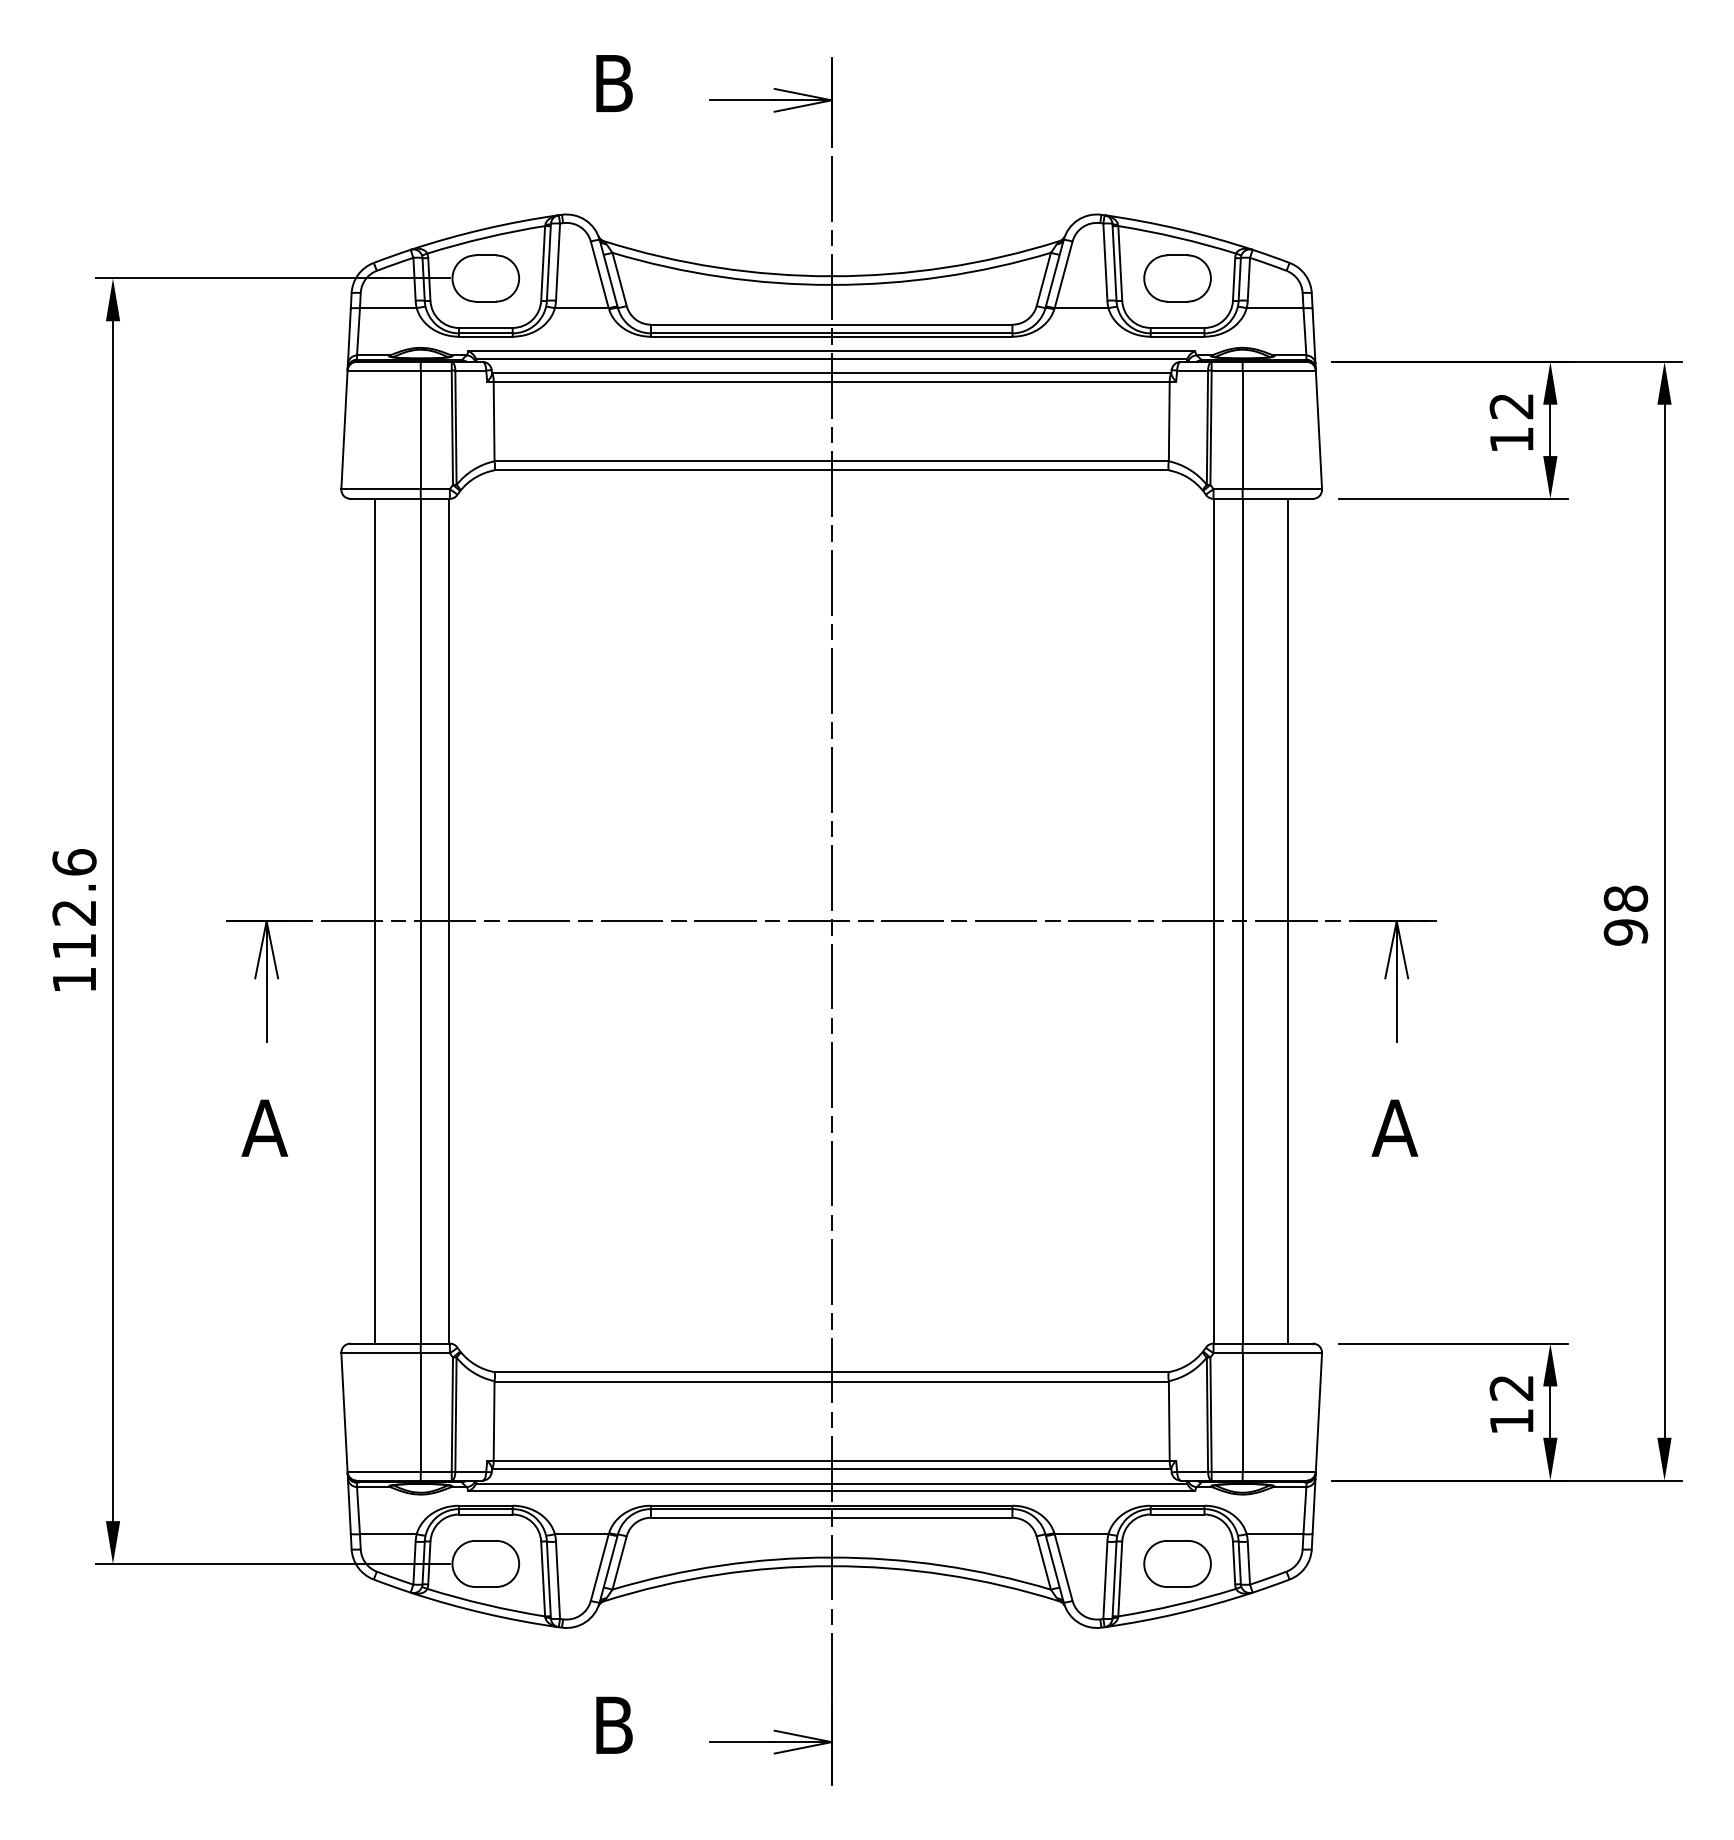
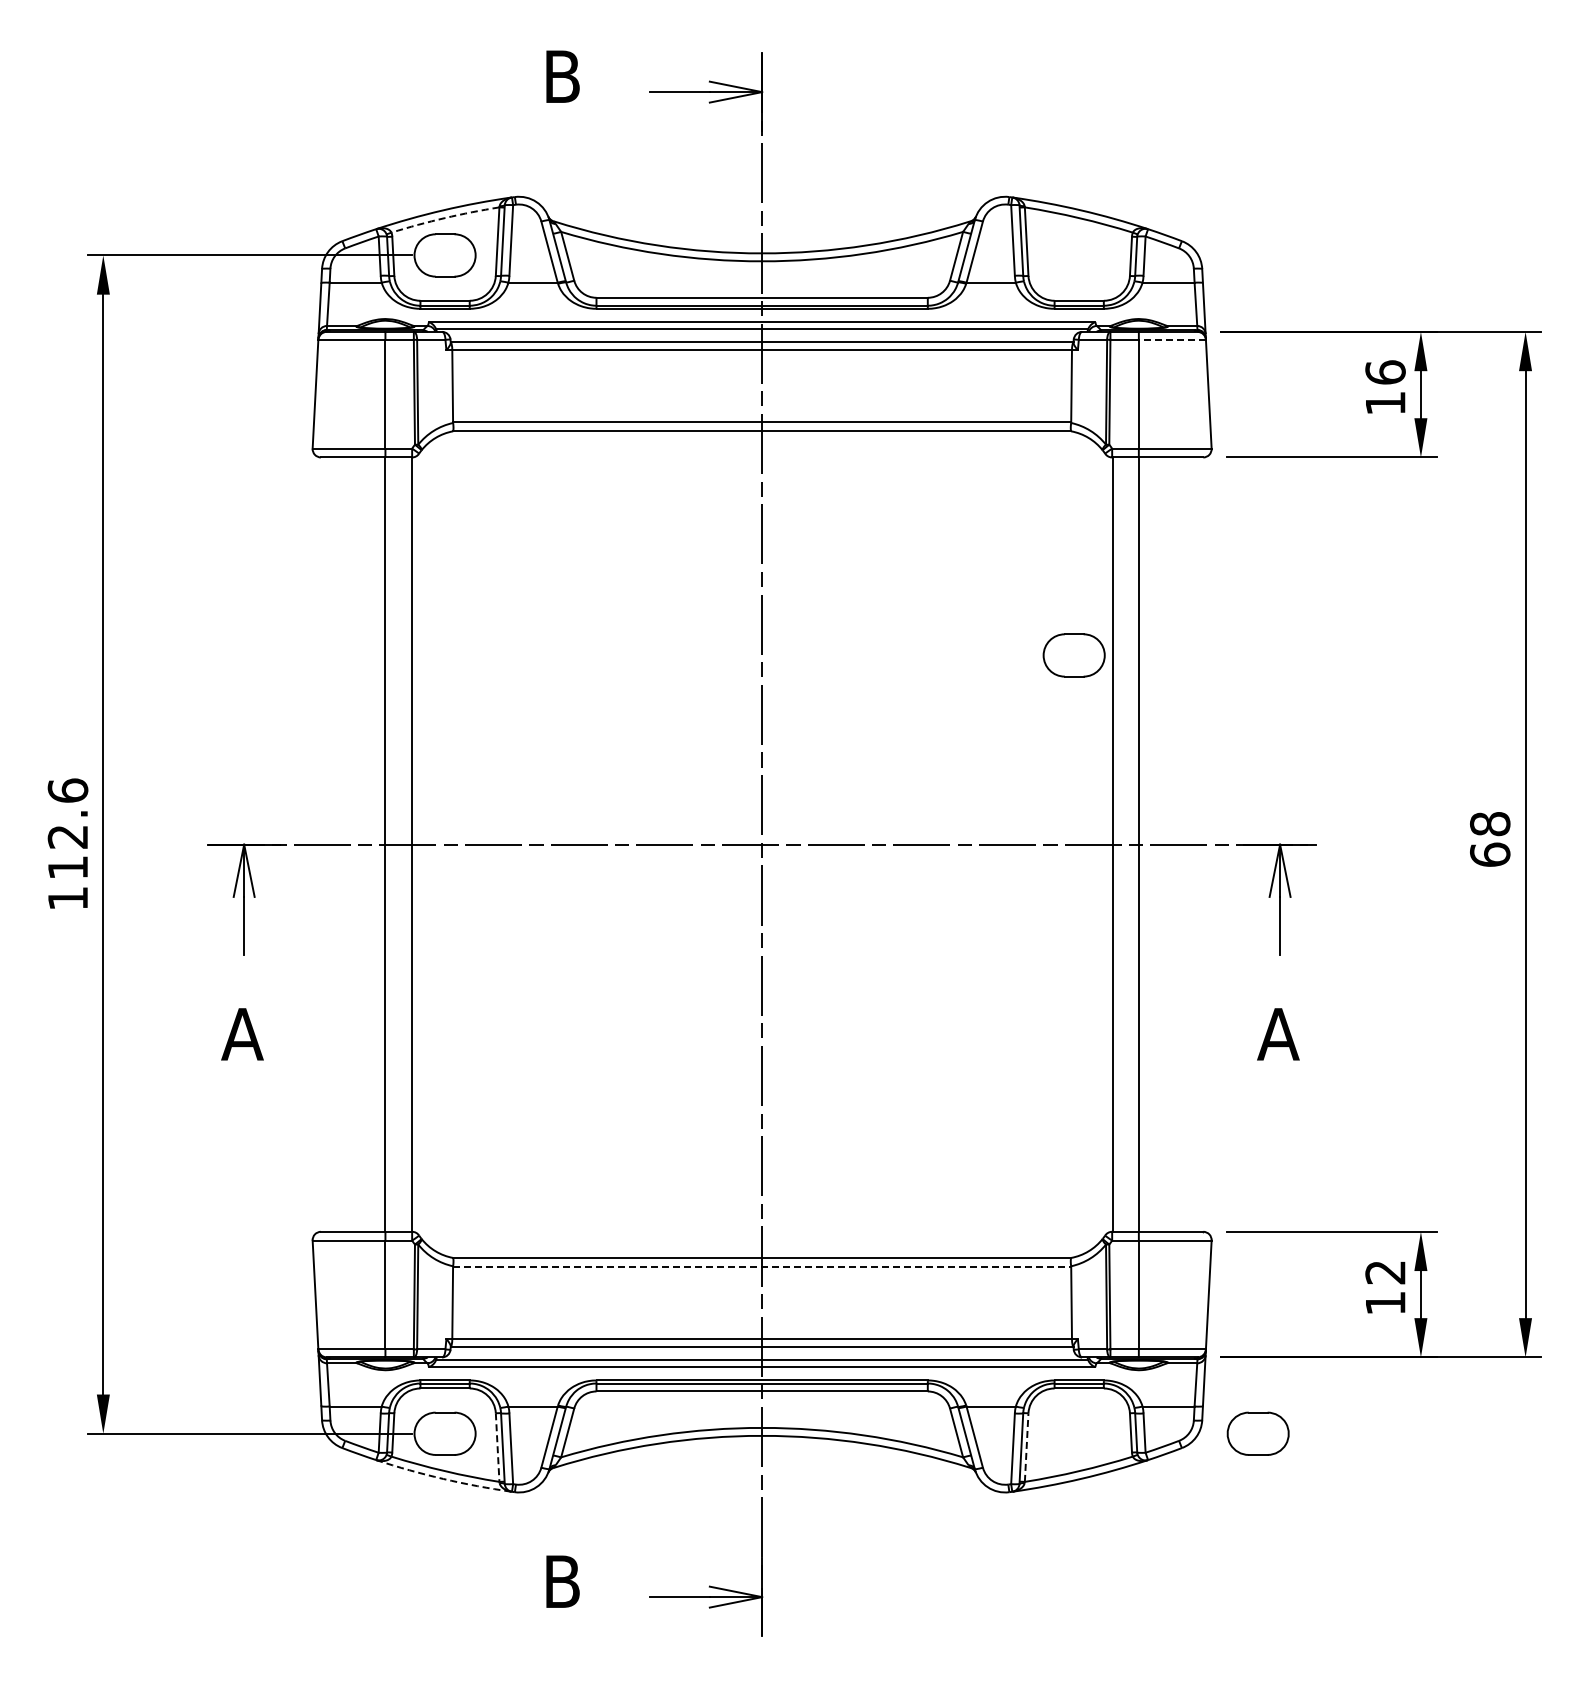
arc: (485, 238) -> (444, 218), solid -> dashed
part: (1176, 278) -> (1073, 655), moved
line: (1279, 370) -> (1172, 339), solid -> dashed
text: (1511, 406) -> (1385, 372), 12 -> 16
line: (375, 921) -> (343, 844), removed
line: (1288, 921) -> (1180, 844), removed
text: (1626, 931) -> (1490, 854), 98 -> 68
line: (832, 1381) -> (762, 1266), solid -> dashed
part: (1176, 1563) -> (1257, 1433), moved
line: (1120, 1578) -> (1026, 1447), solid -> dashed
line: (543, 1579) -> (497, 1448), solid -> dashed
arc: (484, 1612) -> (443, 1478), solid -> dashed

